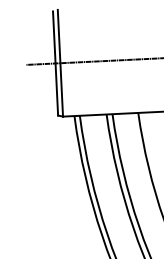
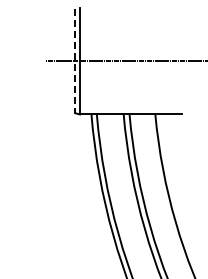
line: (55, 63) -> (75, 61), solid -> dashed

